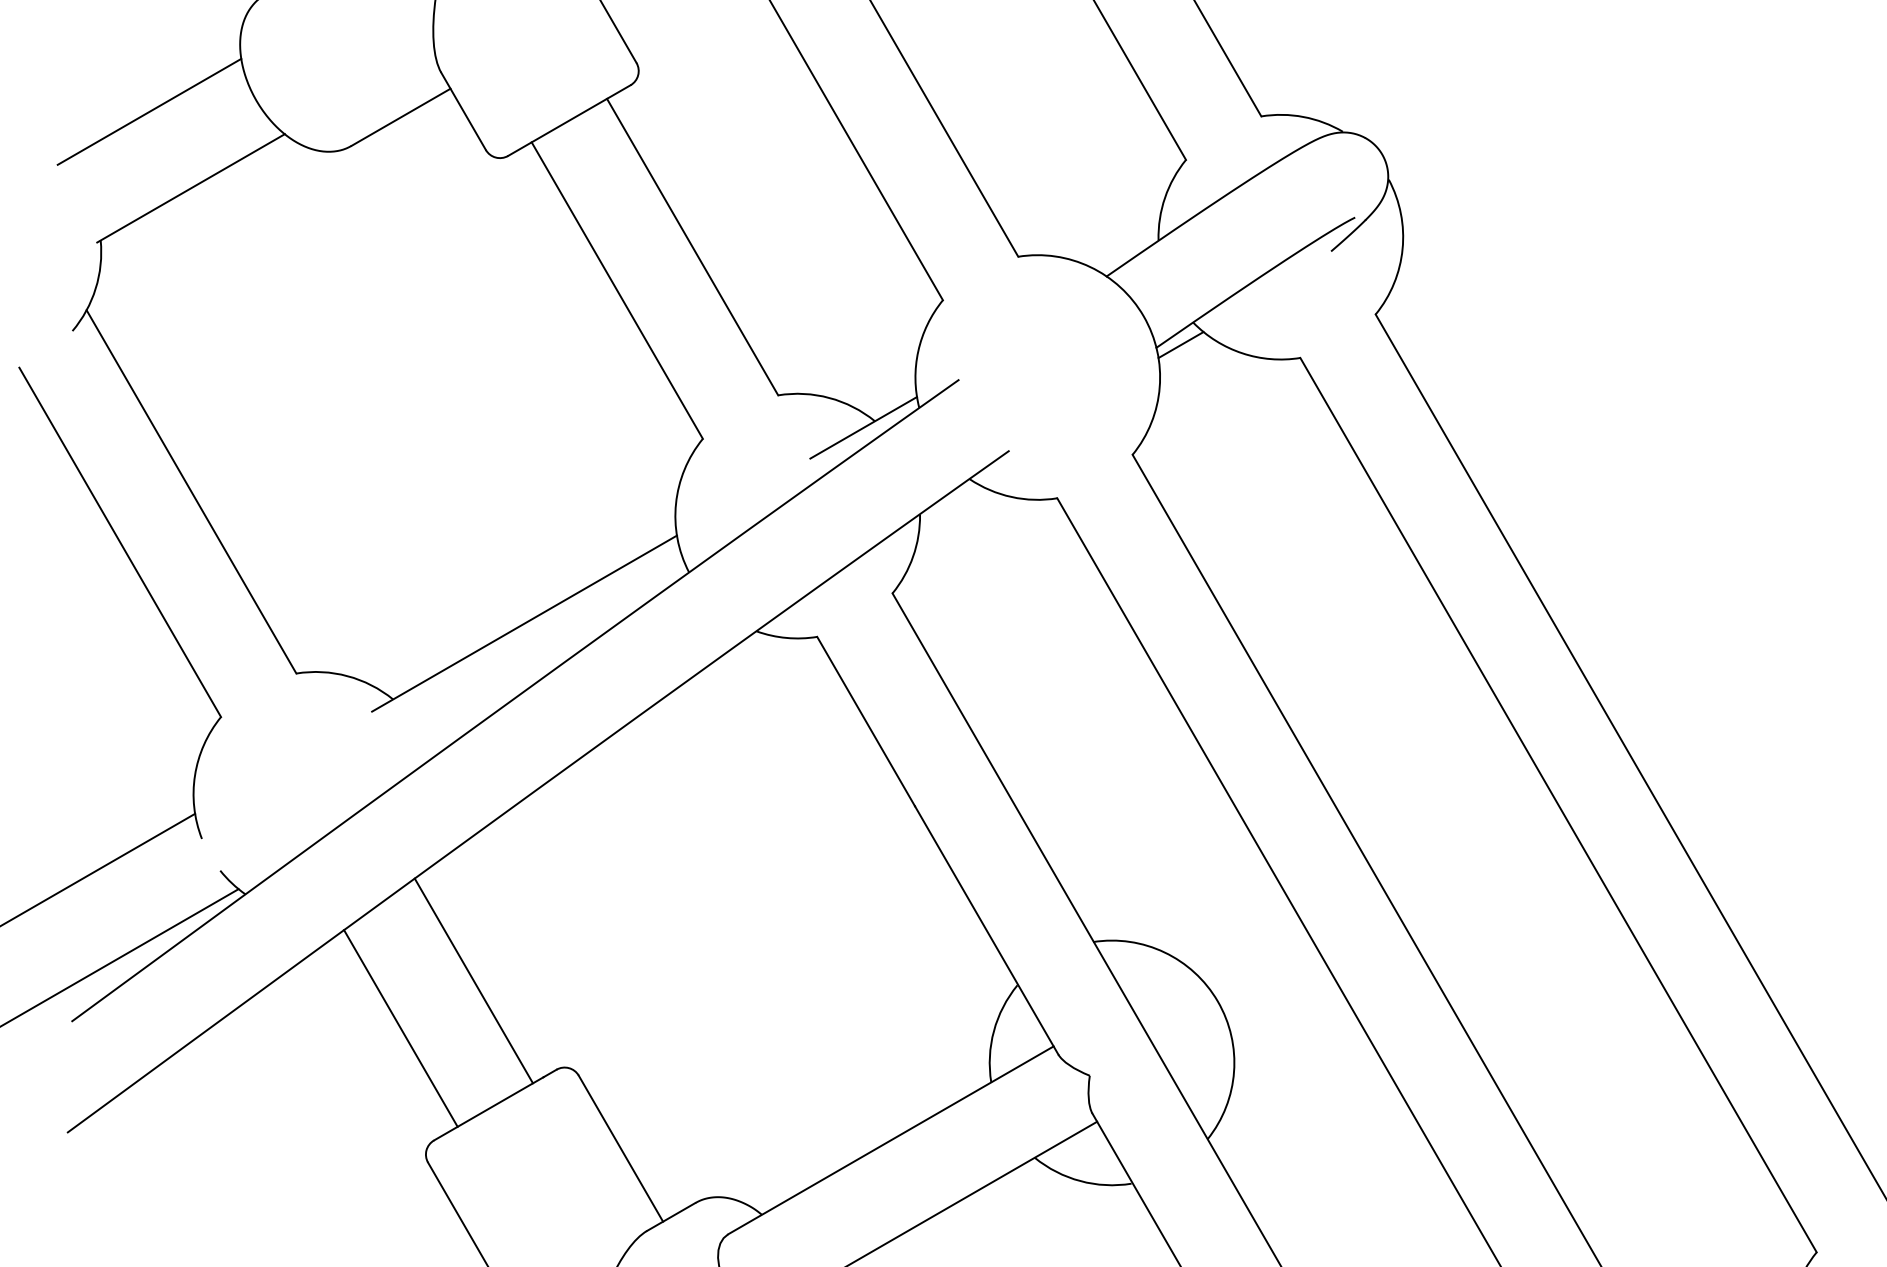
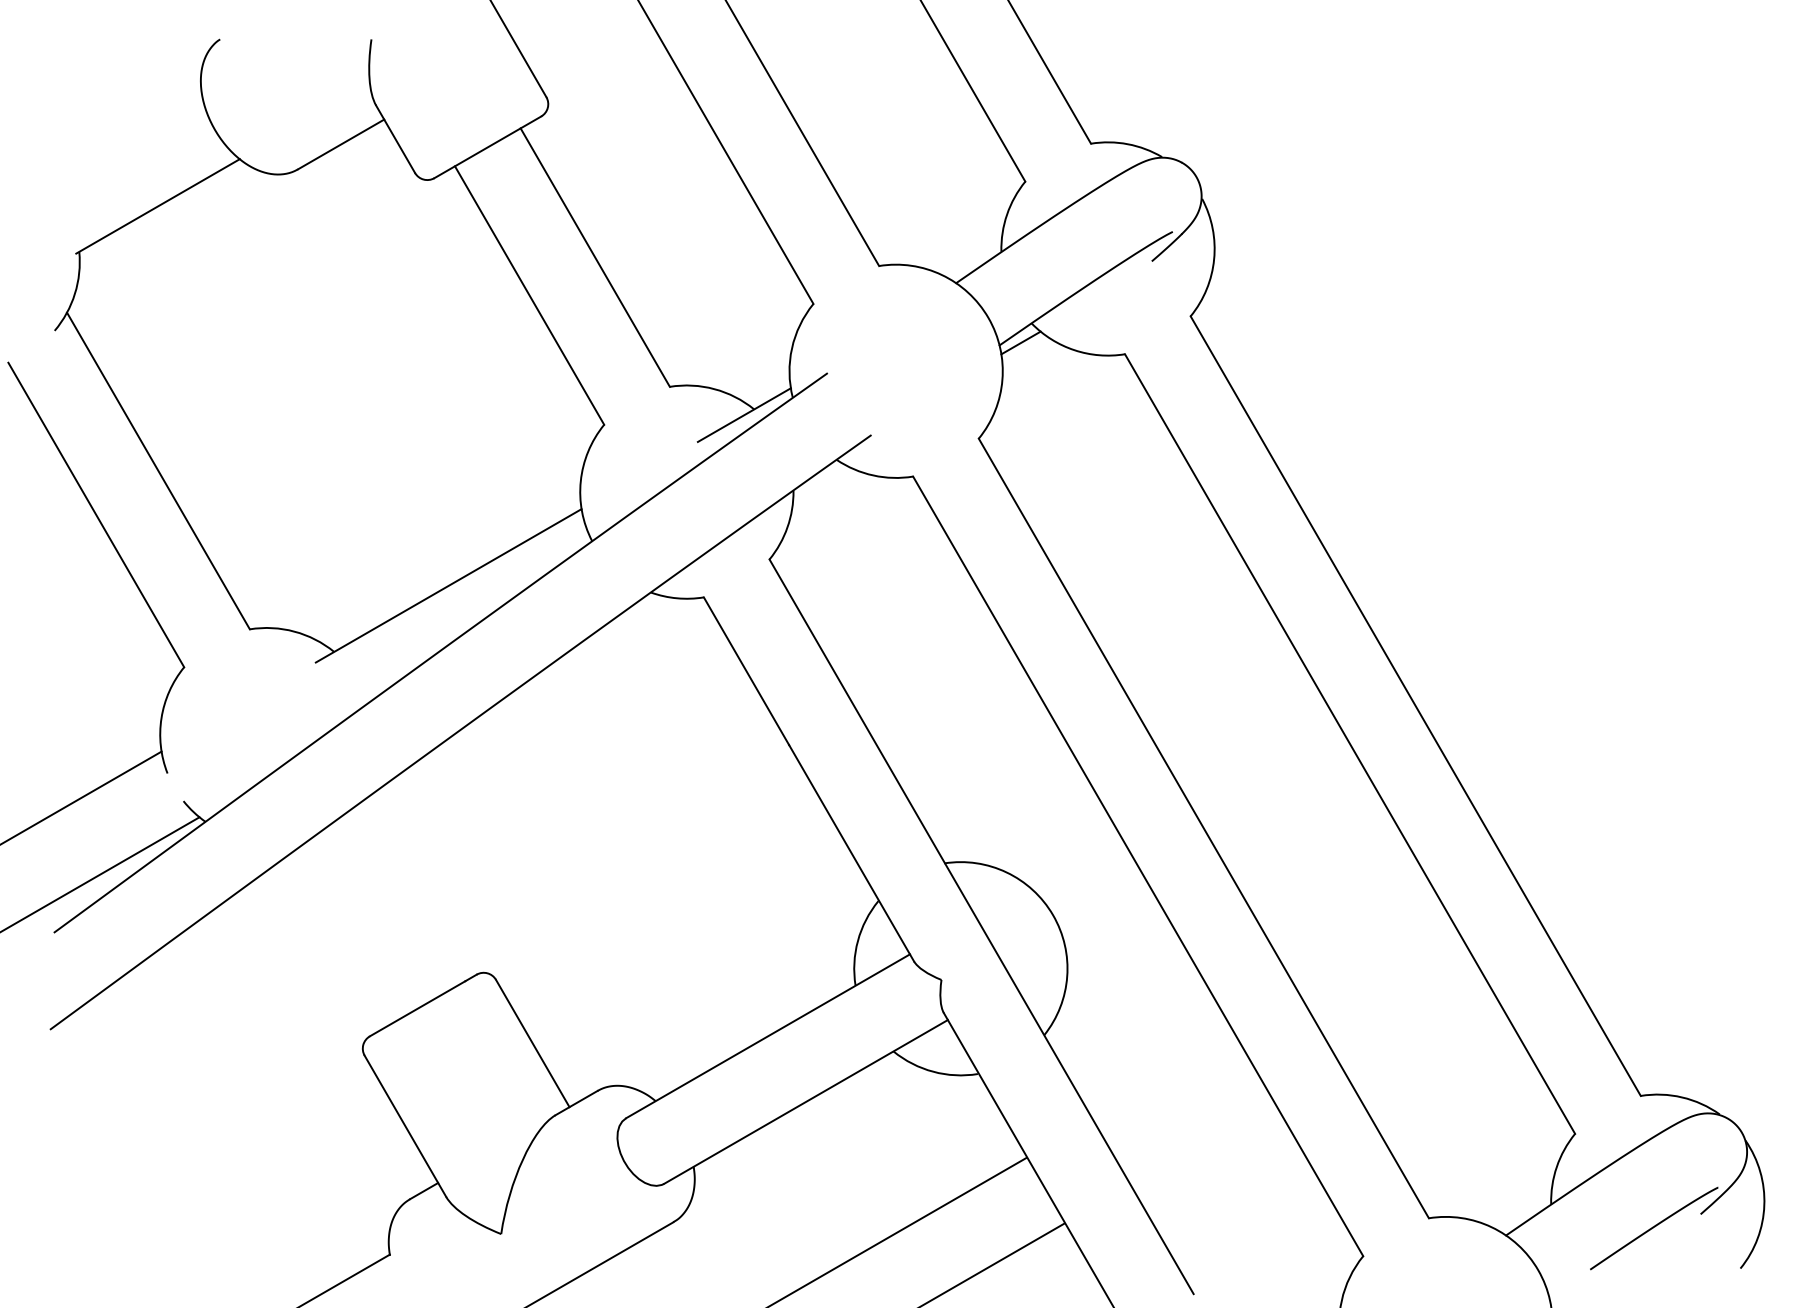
line: (149, 111) -> (121, 139), removed
line: (473, 981) -> (404, 897), removed
line: (400, 1028) -> (340, 938), removed

